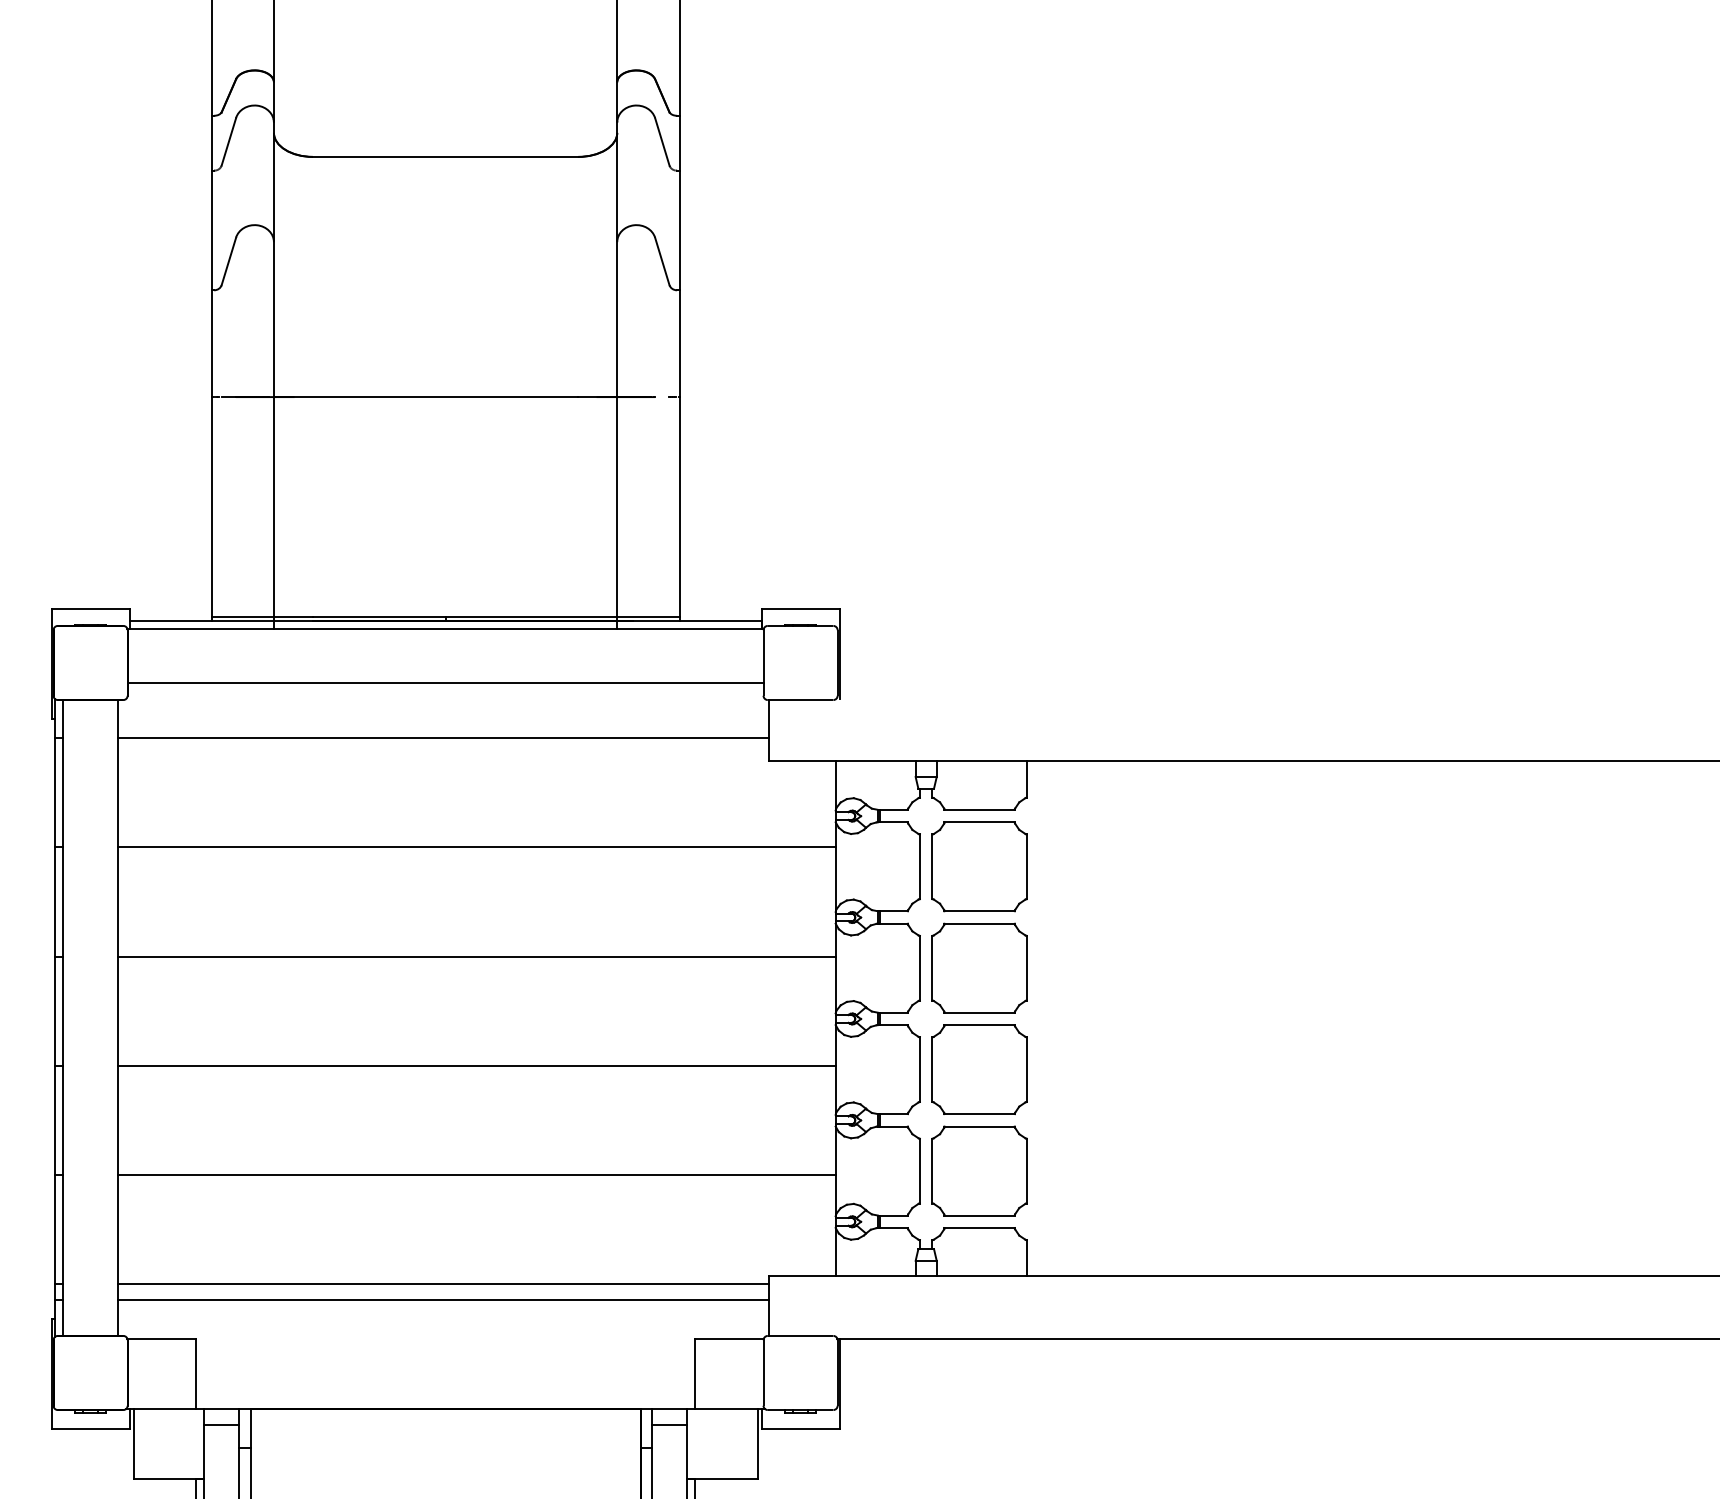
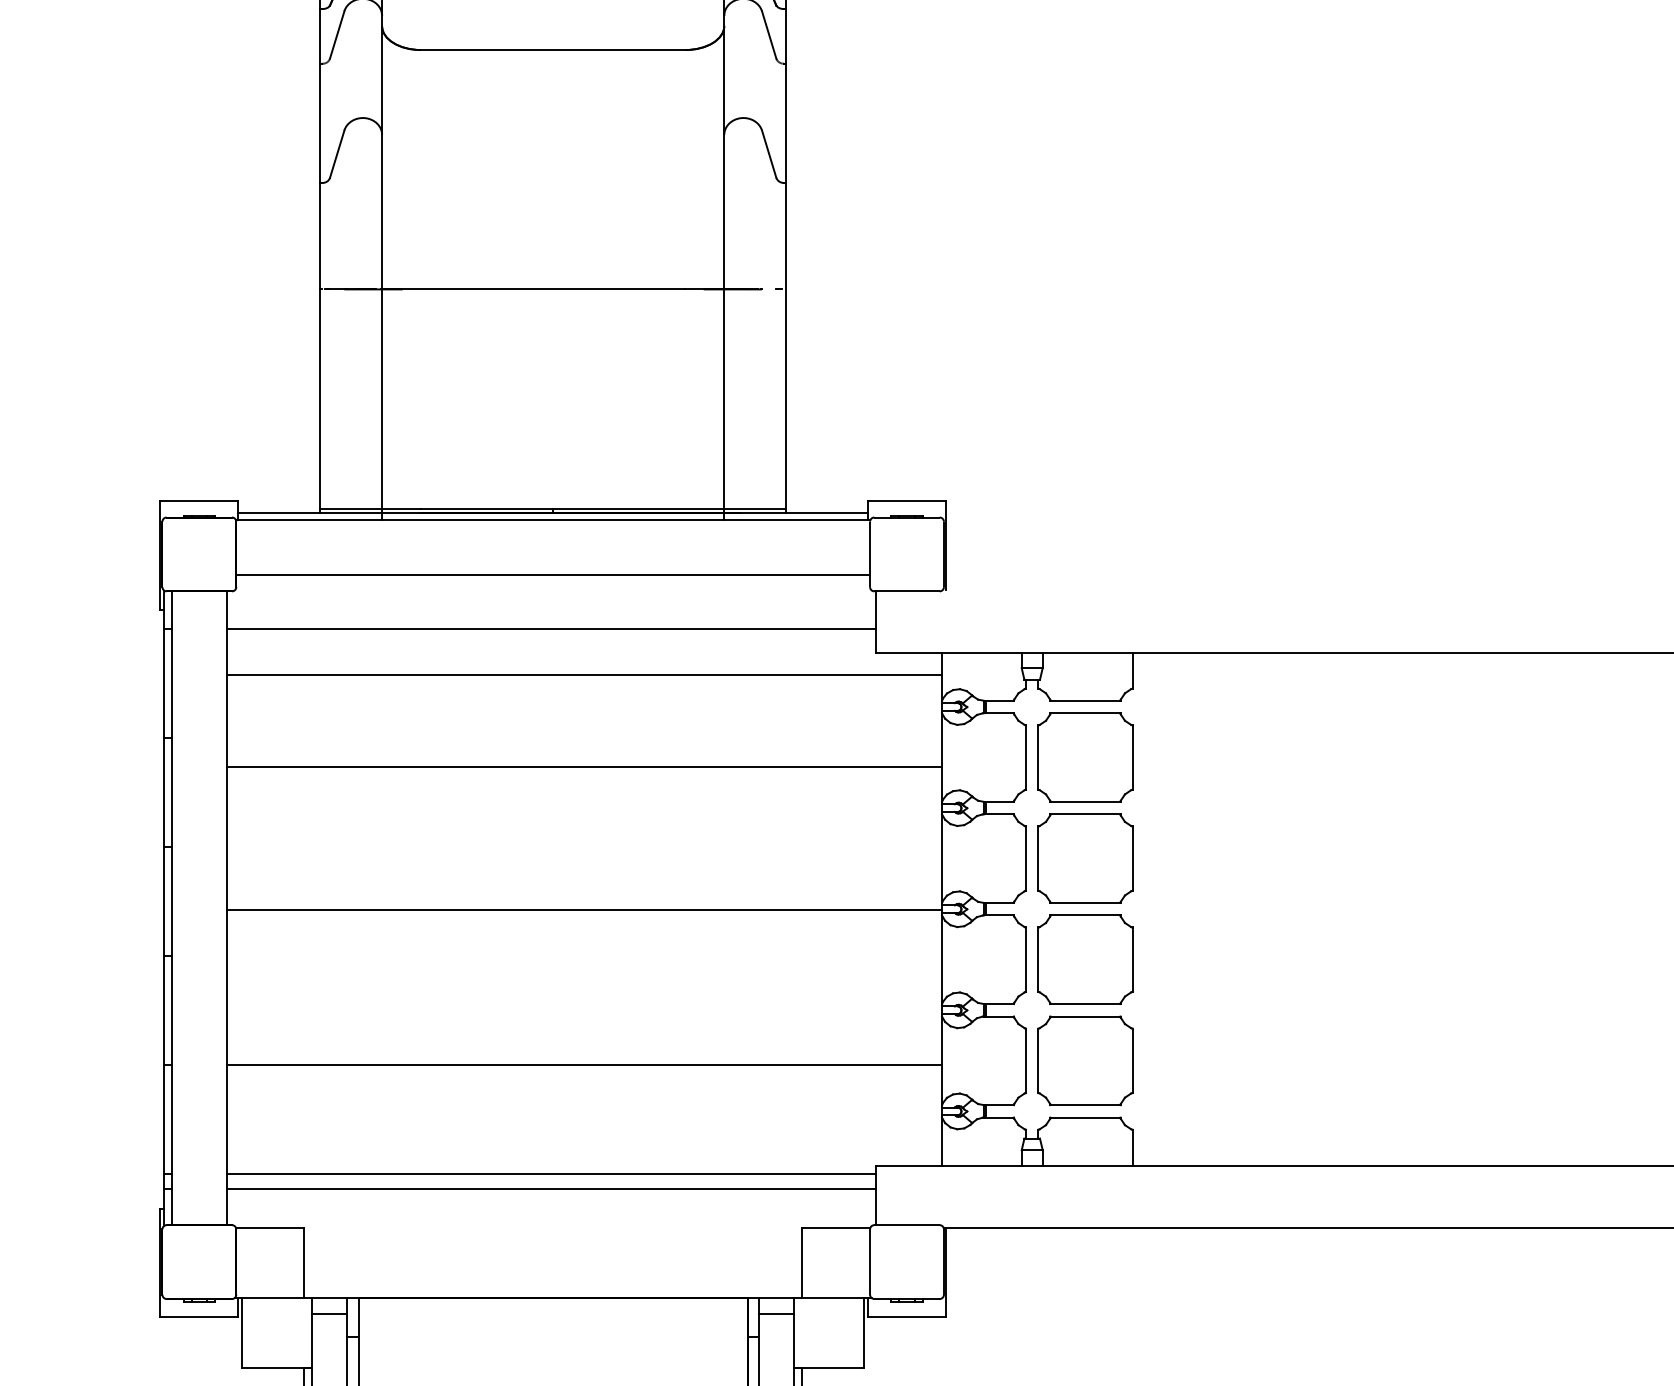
line: (476, 847) -> (583, 675), moved
line: (476, 956) -> (583, 767), moved
line: (476, 1065) -> (583, 909), moved

